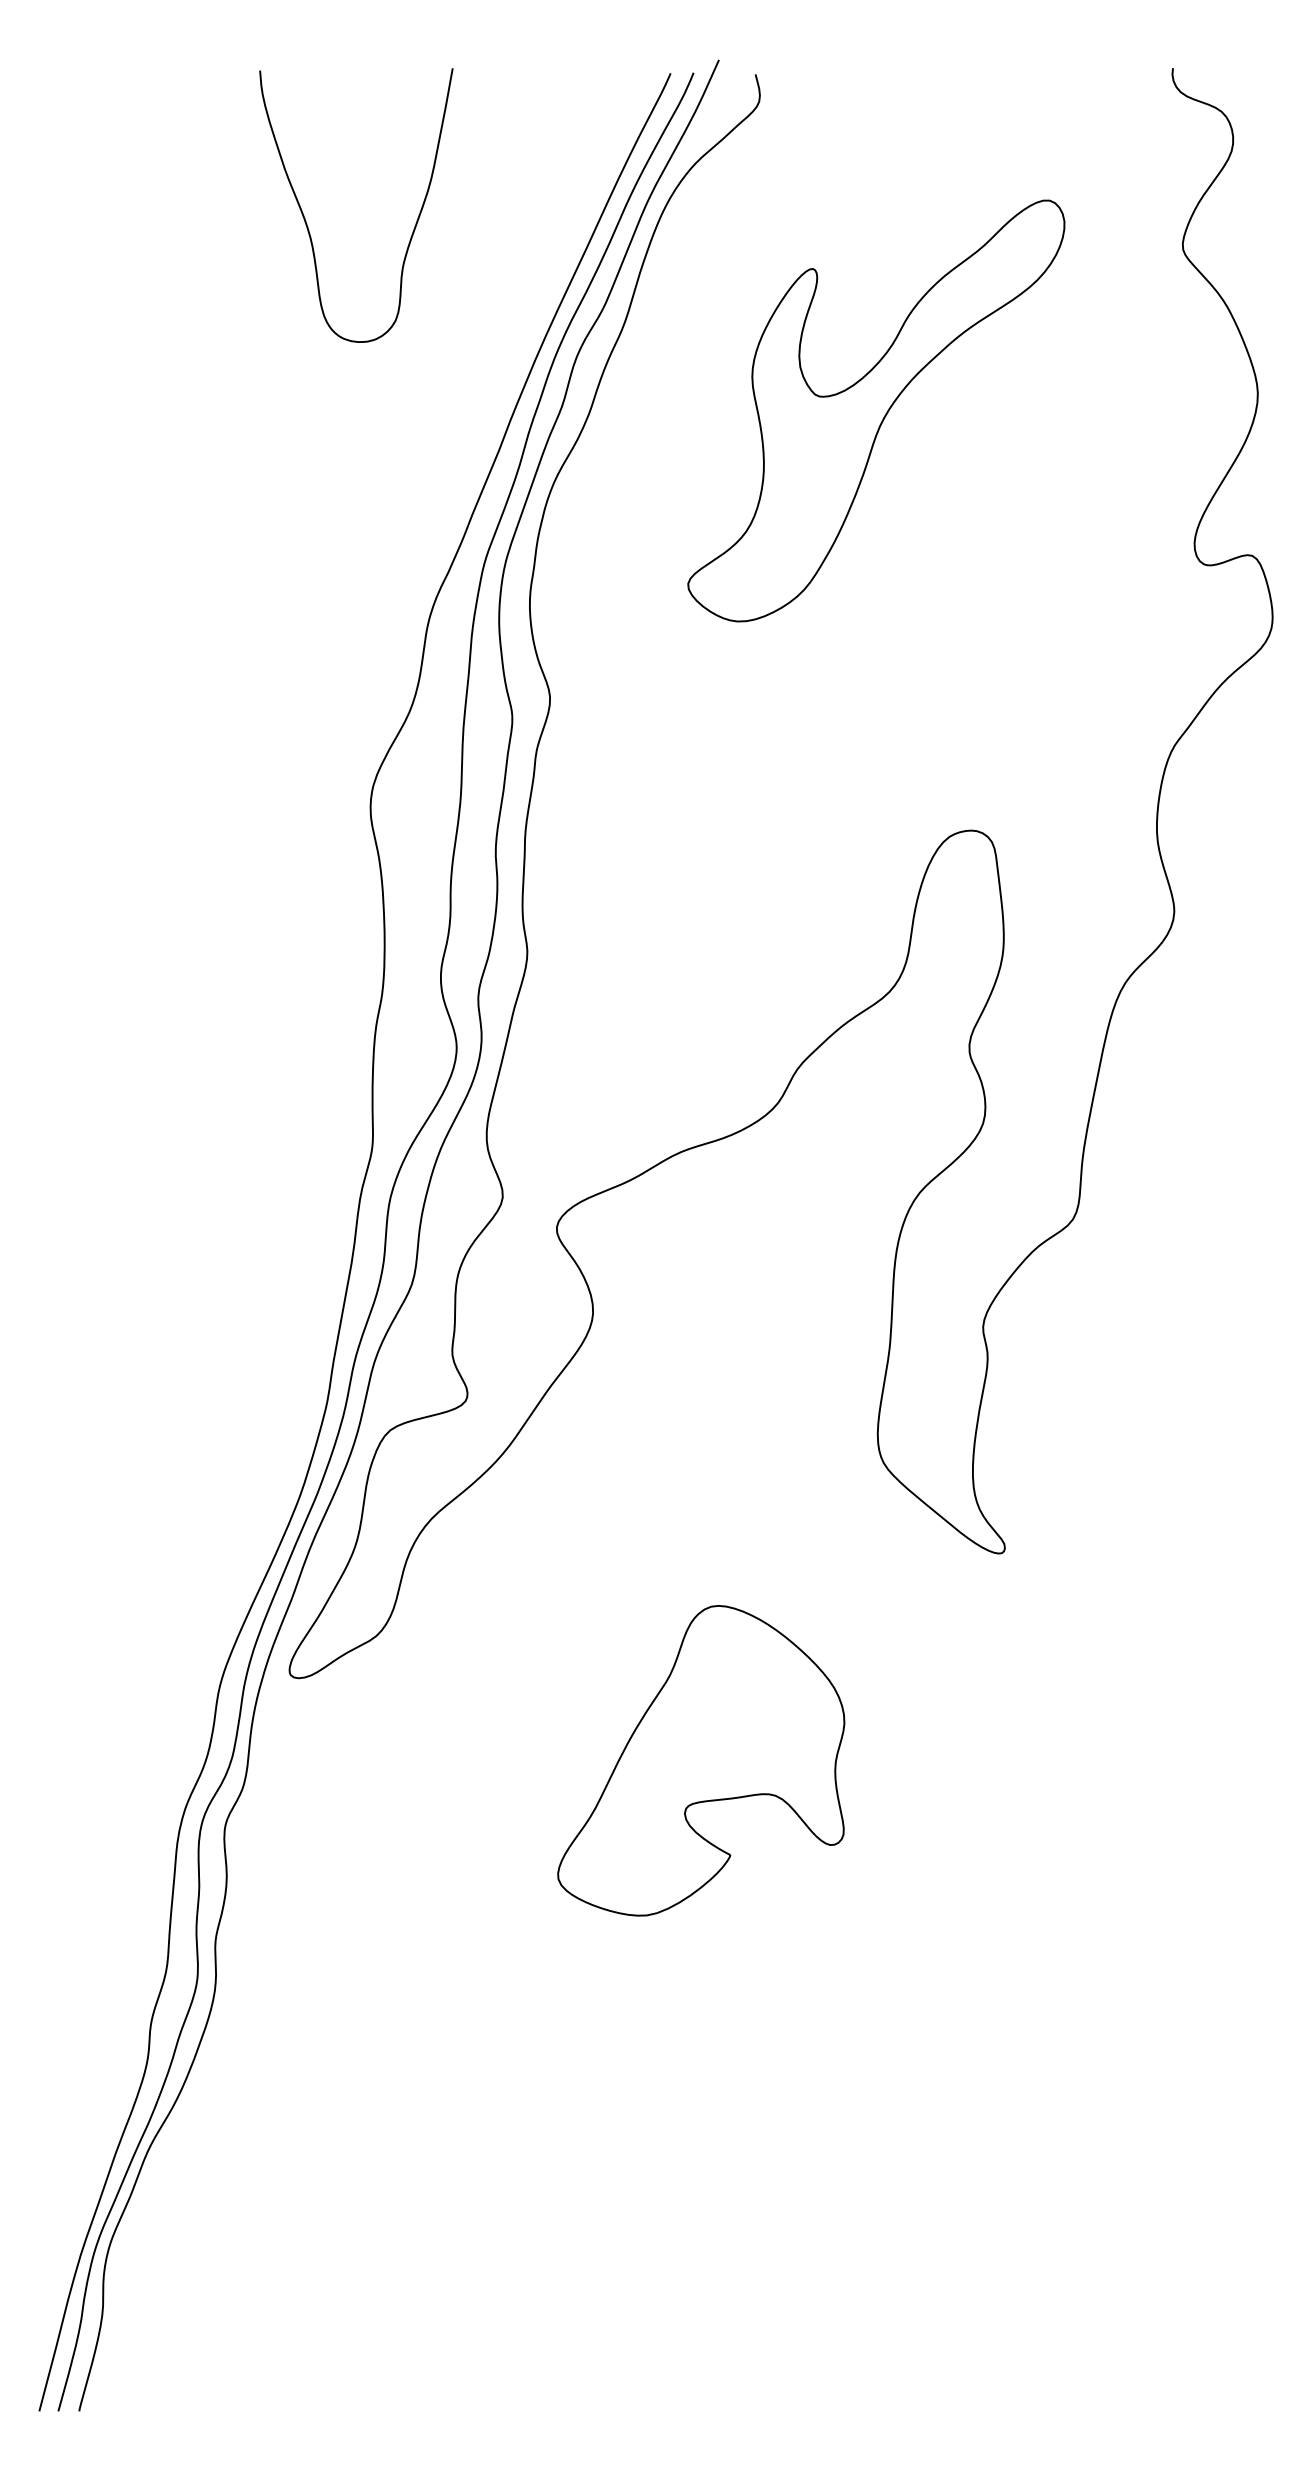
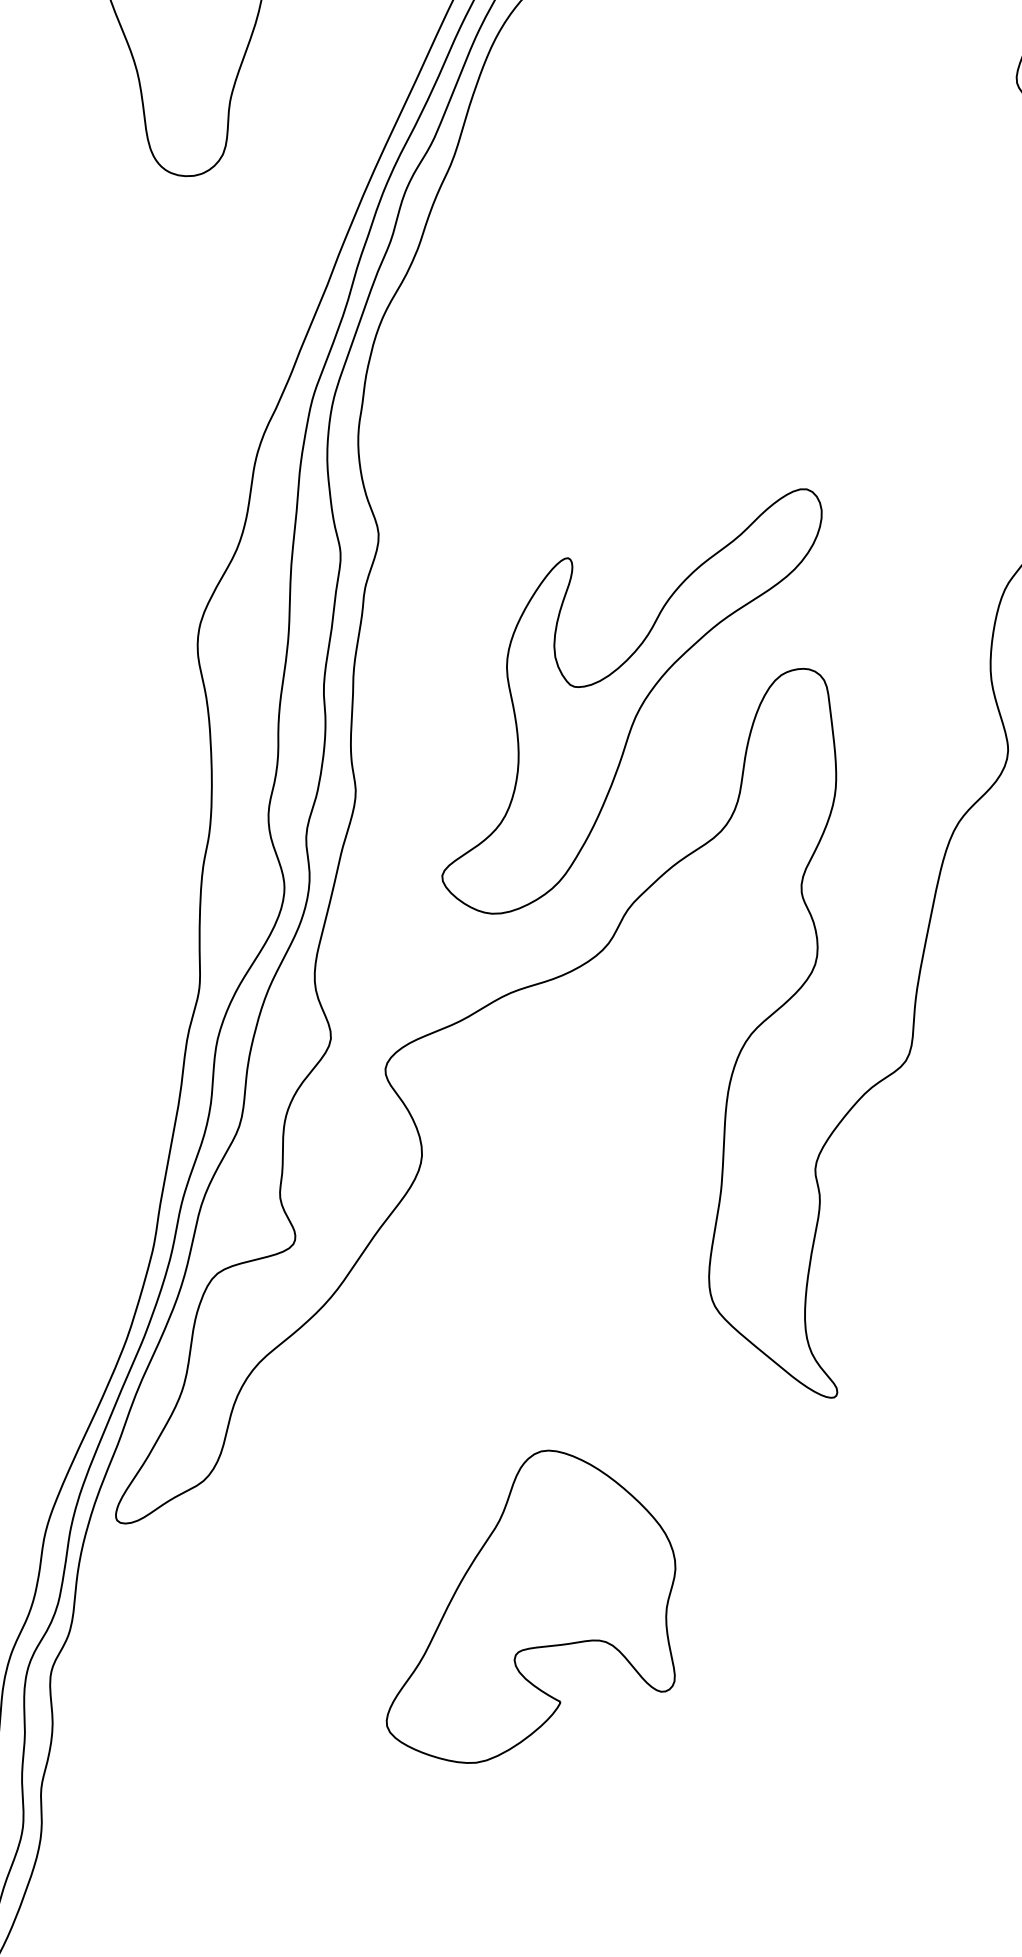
part: (876, 410) -> (632, 700), moved

